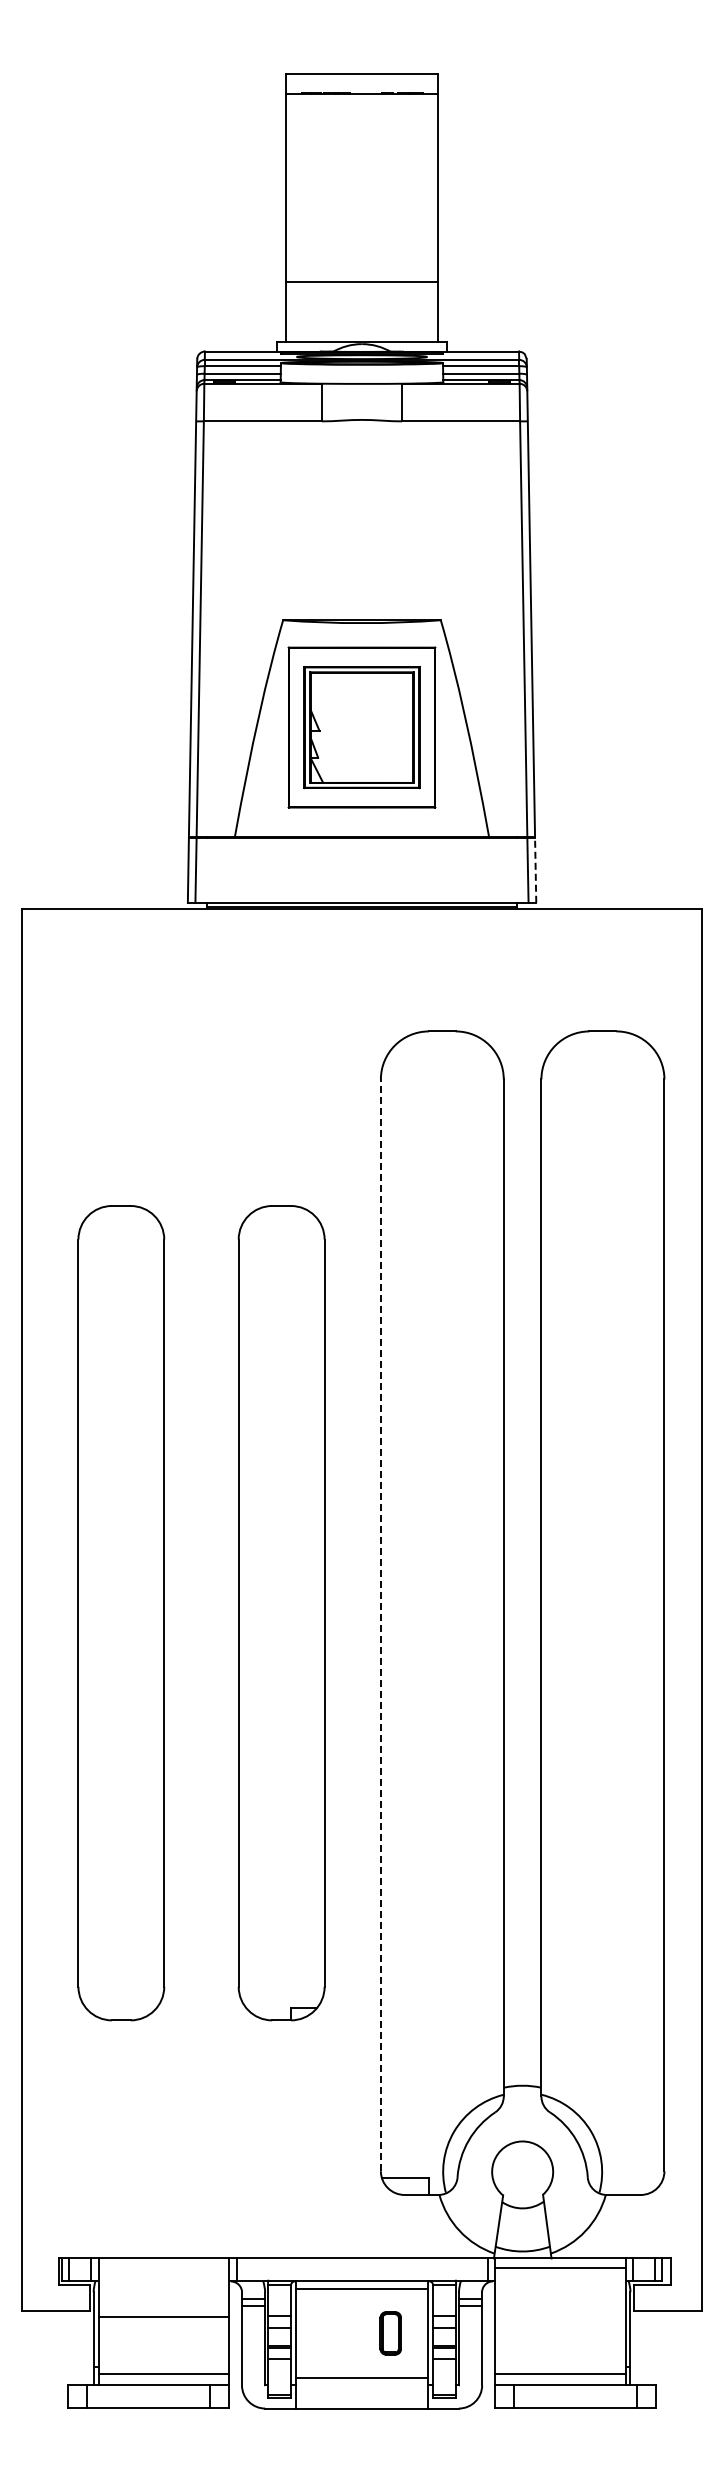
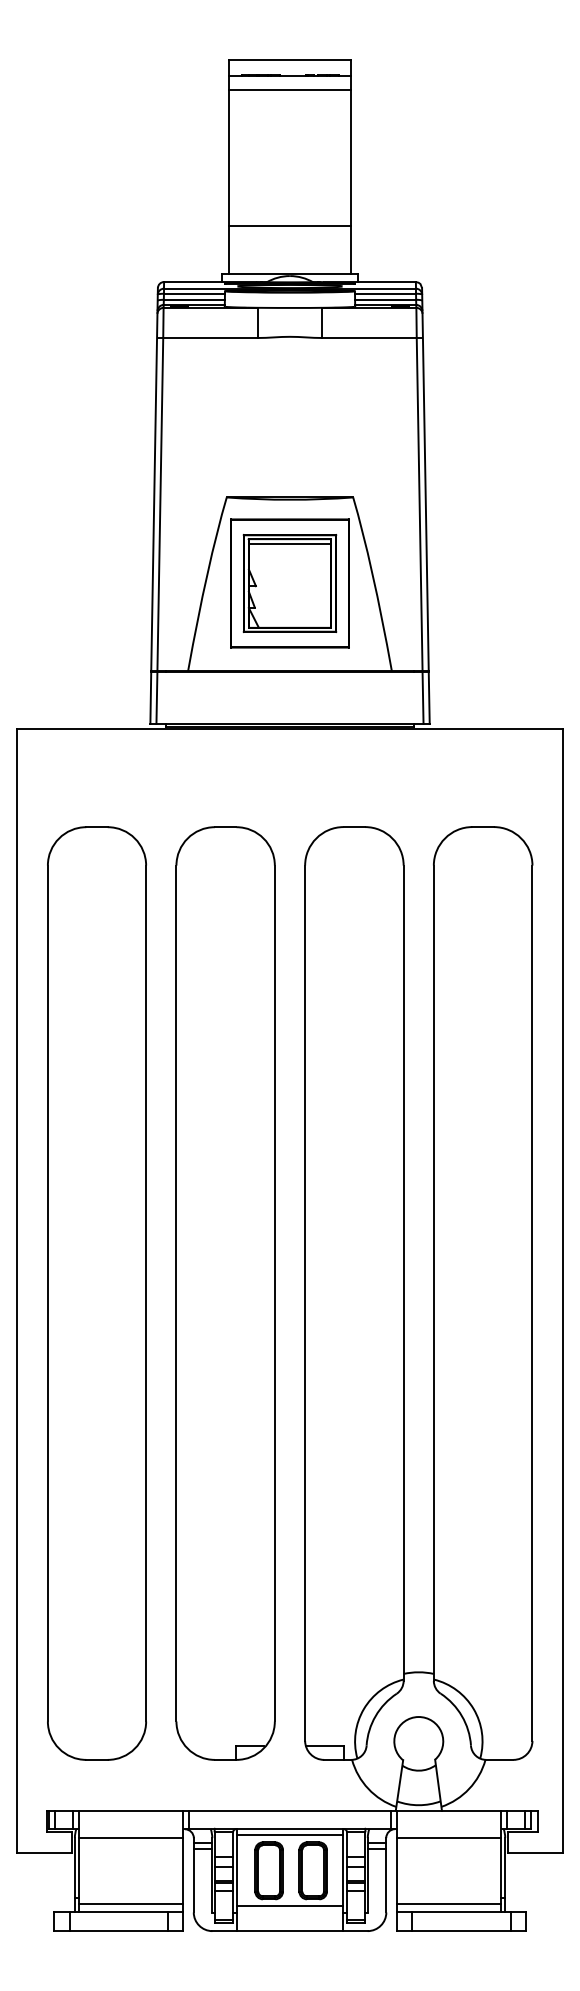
line: (361, 112) -> (289, 90), added
line: (361, 678) -> (289, 544), added
line: (535, 869) -> (429, 697), dashed -> solid
part: (121, 1612) -> (97, 1292), size x1.43
part: (281, 1612) -> (225, 1292), size x1.43
line: (380, 1625) -> (304, 1303), dashed -> solid
line: (560, 2268) -> (449, 1838), moved
line: (163, 2317) -> (130, 1838), moved
part: (335, 2333) -> (268, 1870), added
part: (390, 2333) -> (312, 1870), size x1.67

